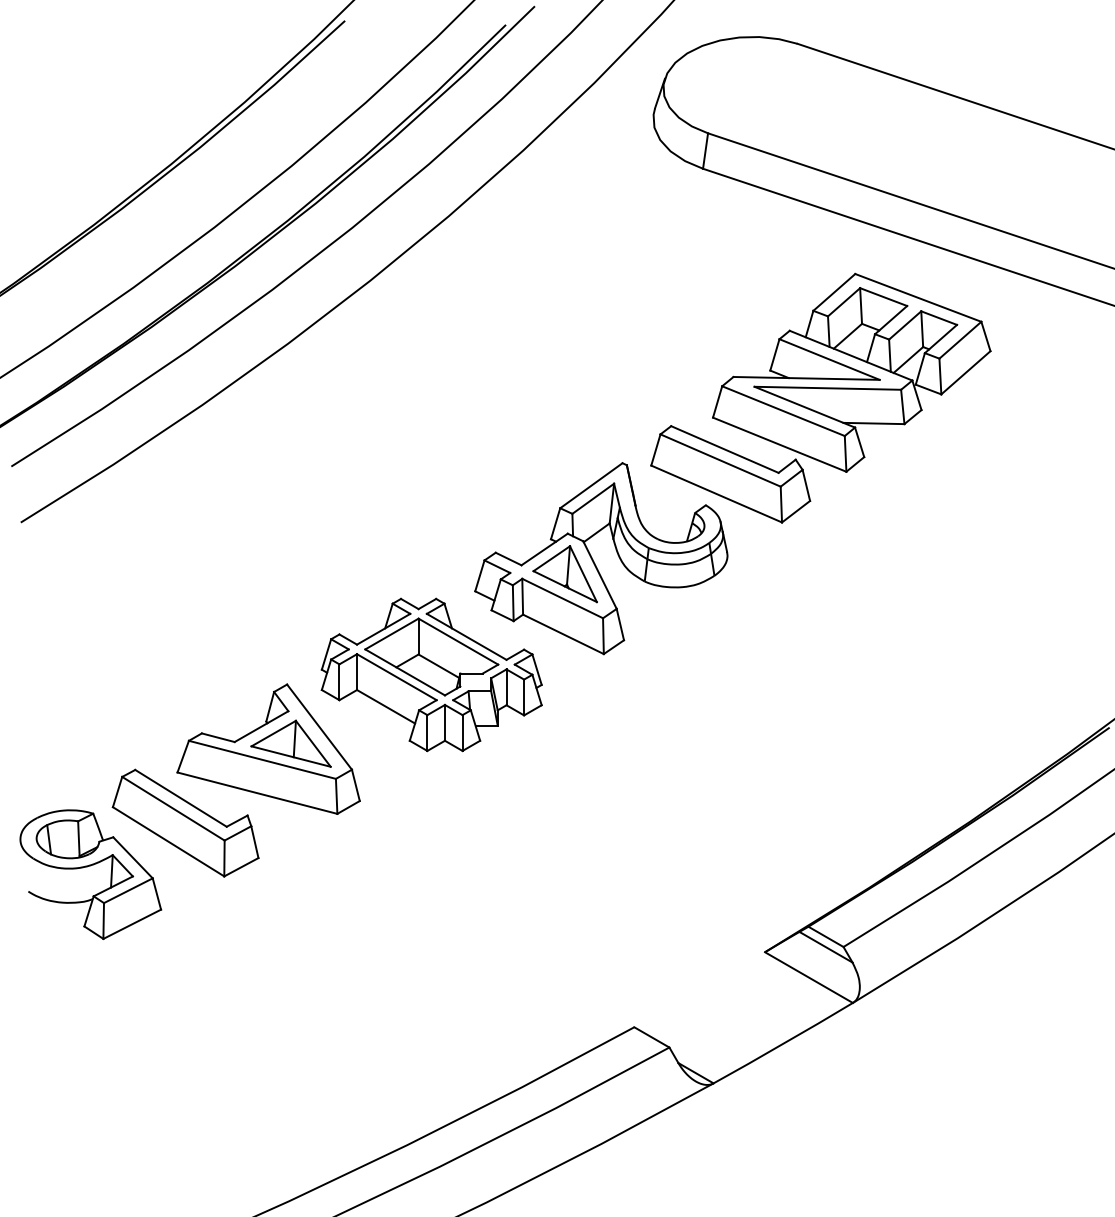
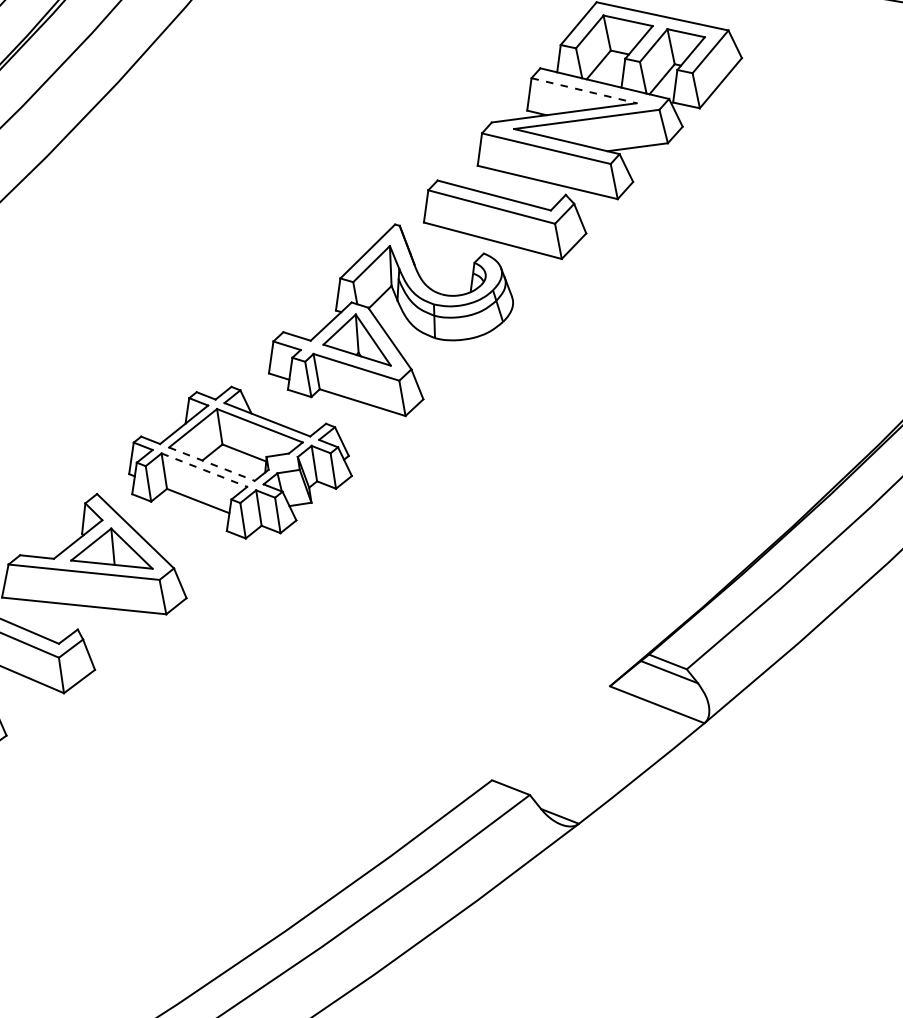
line: (830, 359) -> (585, 90), solid -> dashed
line: (405, 672) -> (212, 464), solid -> dashed
line: (396, 677) -> (204, 470), solid -> dashed

